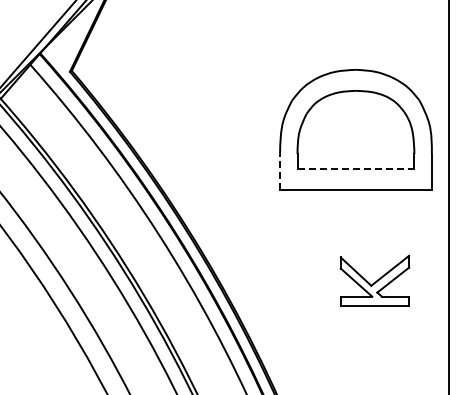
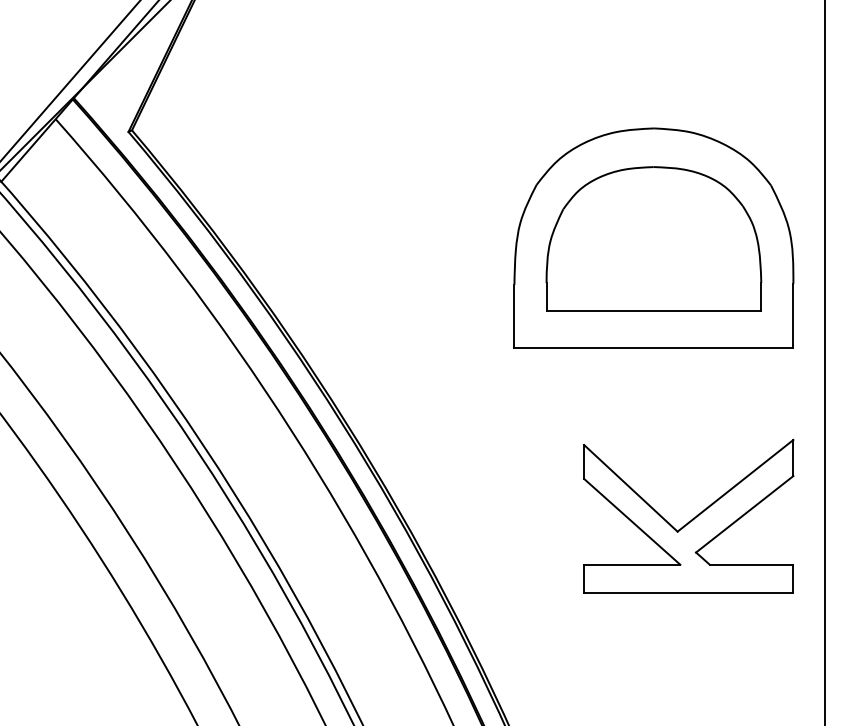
line: (356, 169) -> (654, 311), dashed -> solid
line: (280, 171) -> (515, 315), dashed -> solid
part: (374, 280) -> (687, 515), size x1.67

